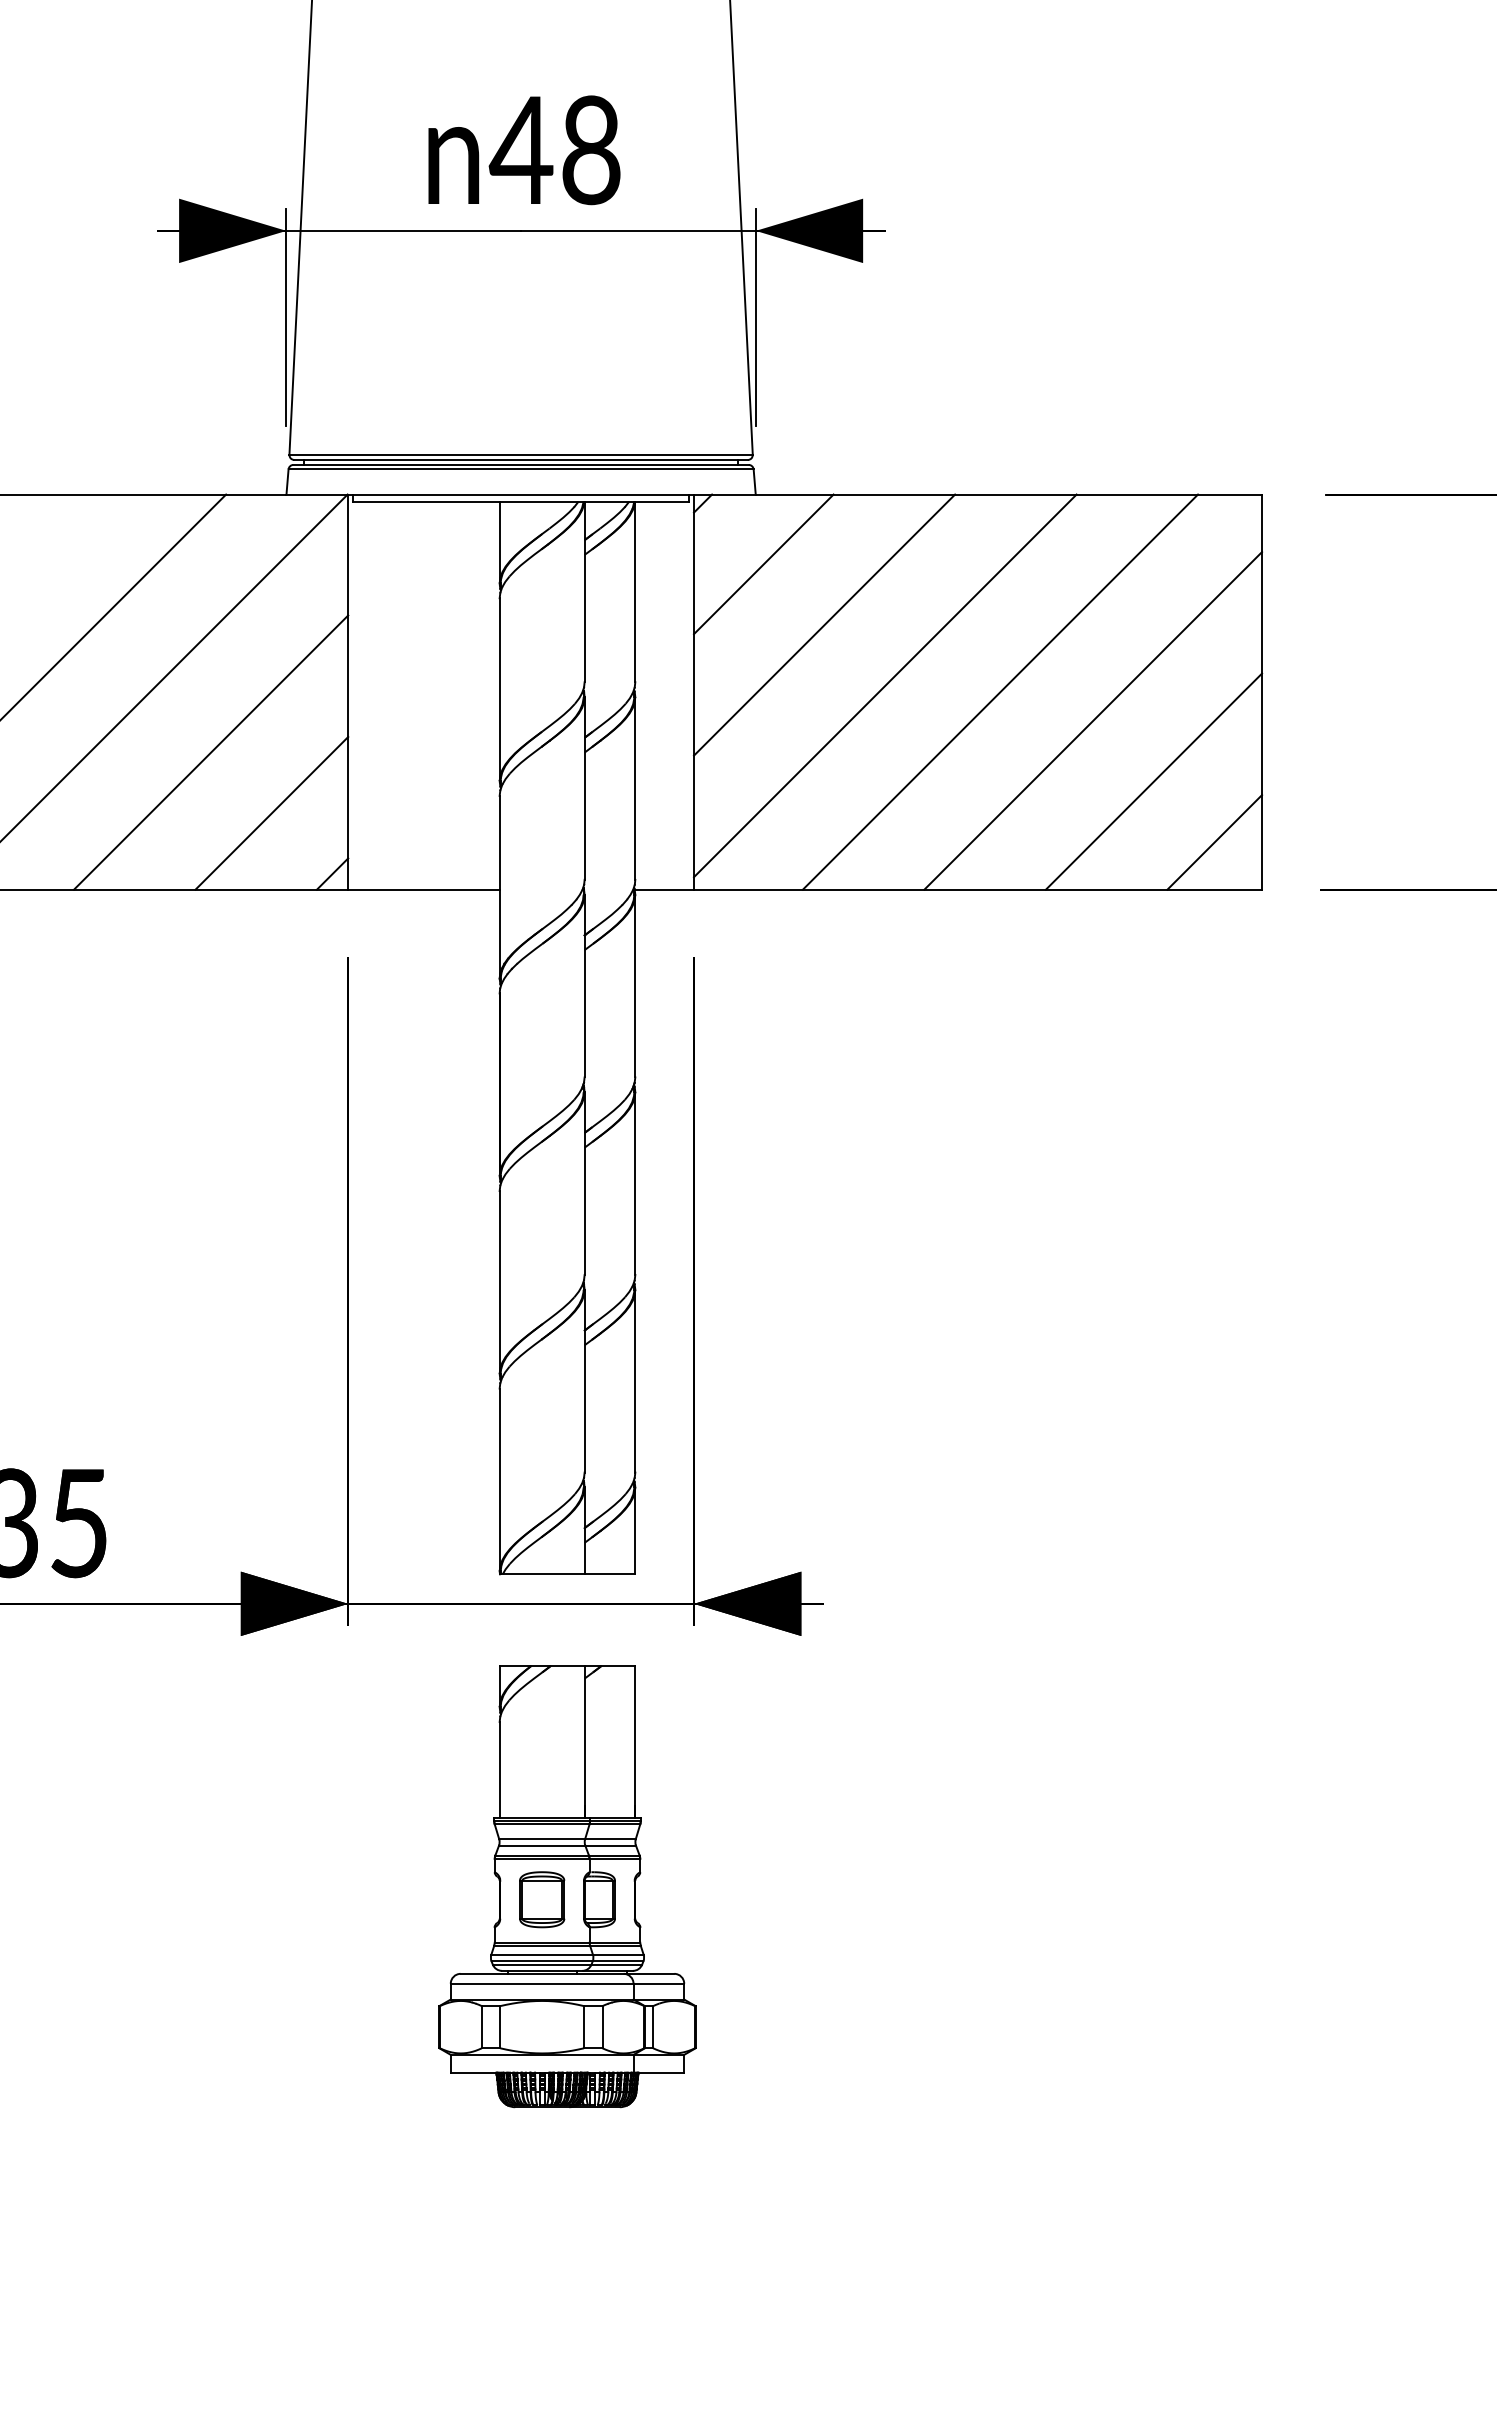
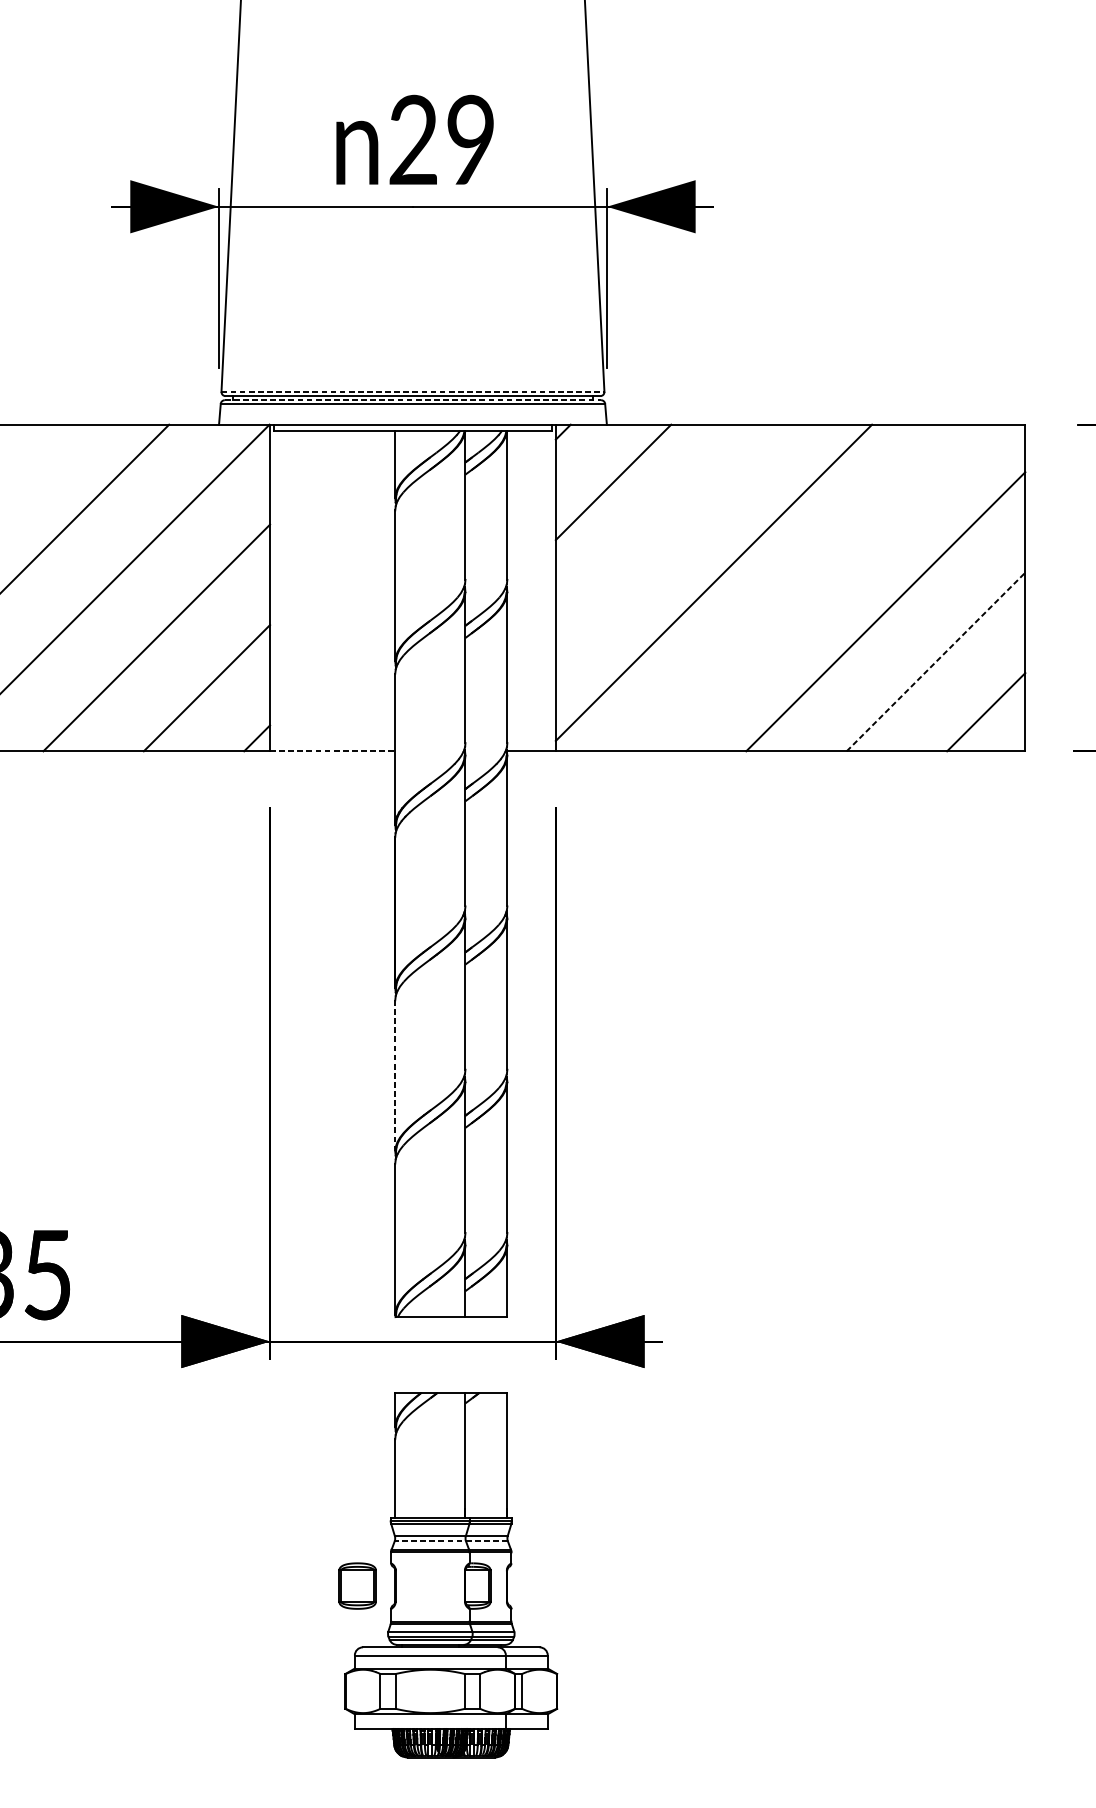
text: (554, 150) -> (440, 140), 48 -> 29
line: (521, 454) -> (413, 391), solid -> dashed
line: (521, 464) -> (413, 399), solid -> dashed
line: (824, 624) -> (663, 532), removed
line: (1000, 691) -> (809, 587), removed
line: (1153, 781) -> (935, 661), solid -> dashed
line: (423, 889) -> (332, 751), solid -> dashed
line: (499, 1281) -> (395, 1075), solid -> dashed
line: (567, 1845) -> (451, 1541), solid -> dashed
part: (542, 1899) -> (357, 1585), moved

